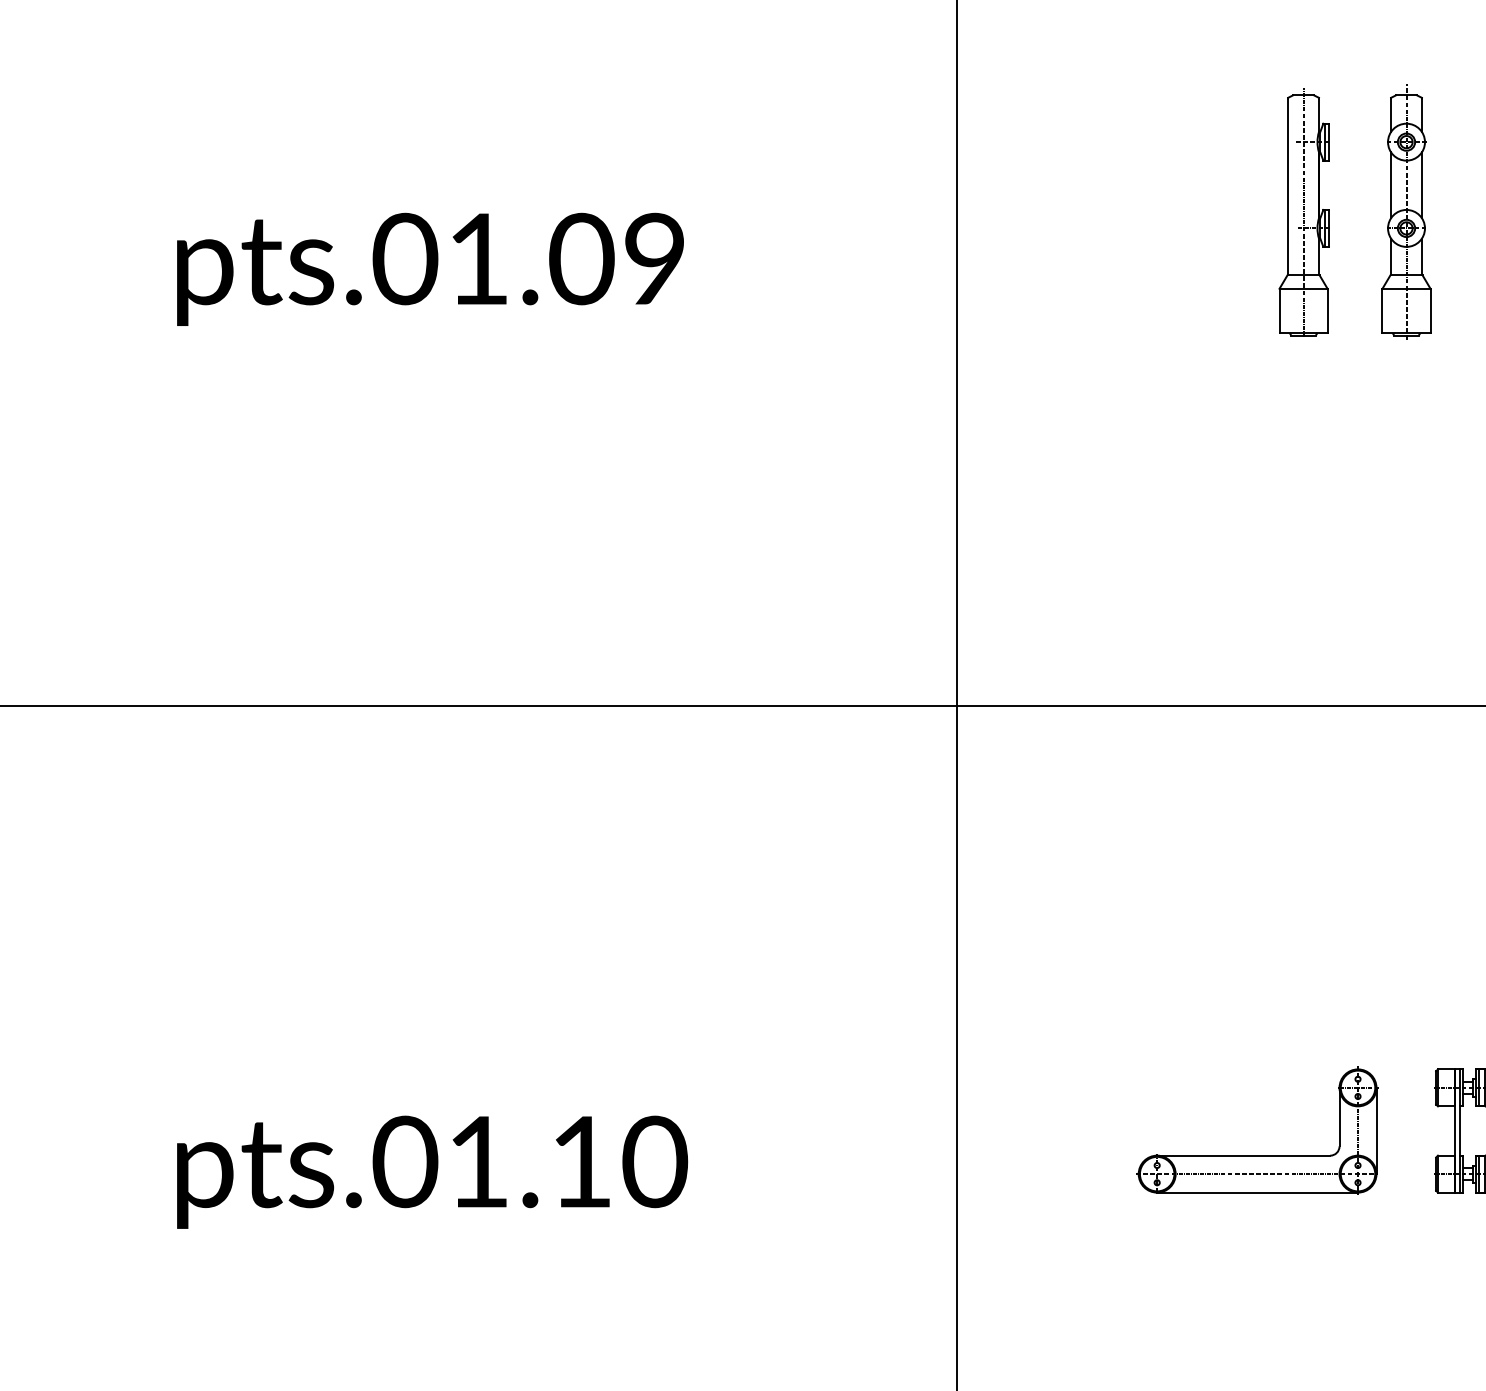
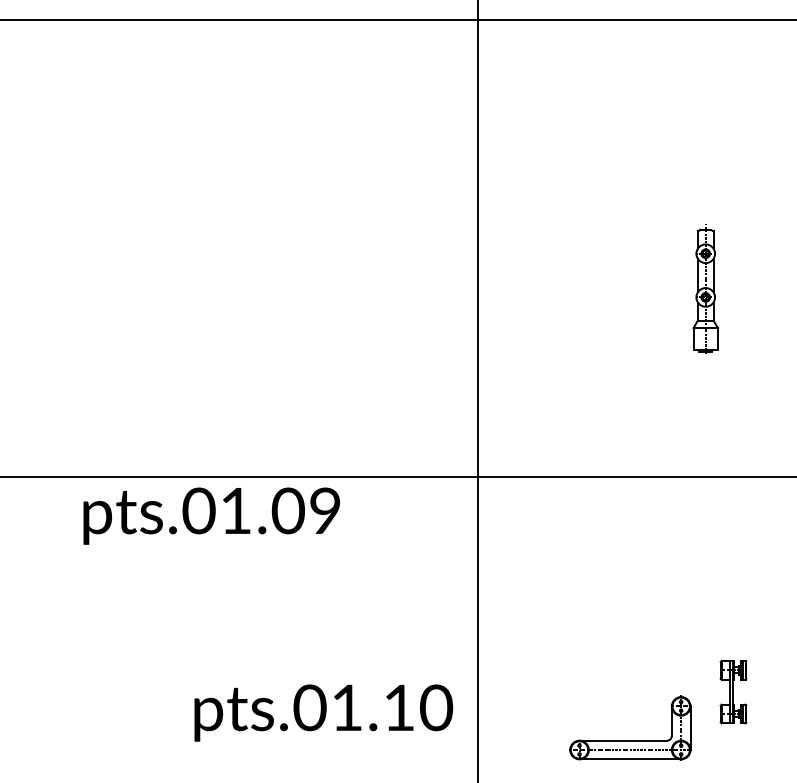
part: (1406, 210) -> (705, 288), moved
part: (1303, 212) -> (653, 227), removed
text: (429, 268) -> (211, 515), moved
part: (1257, 1155) -> (630, 740), moved
text: (431, 1171) -> (323, 712), moved

